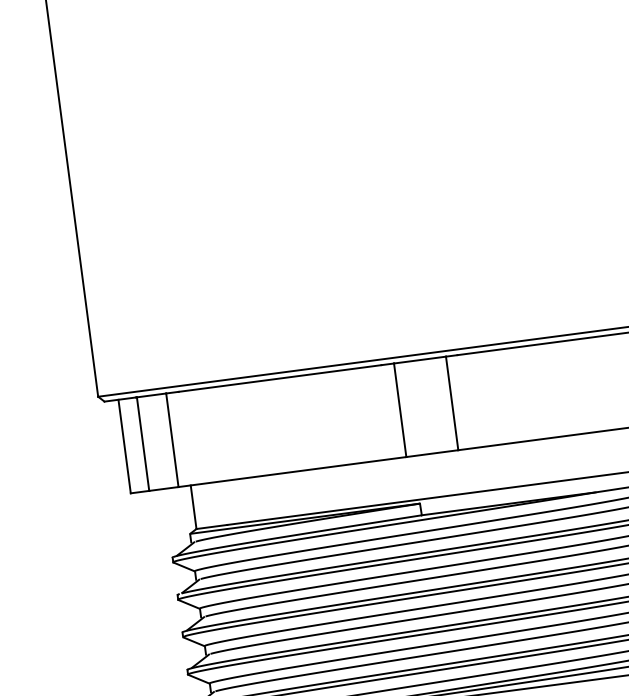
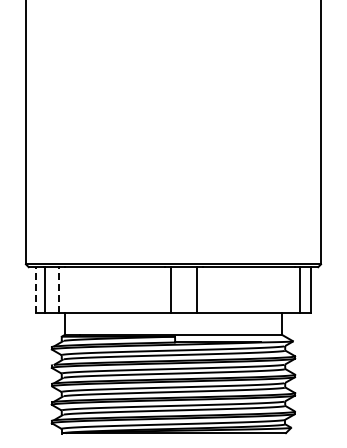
line: (172, 438) -> (59, 289), solid -> dashed
line: (124, 445) -> (35, 289), solid -> dashed

